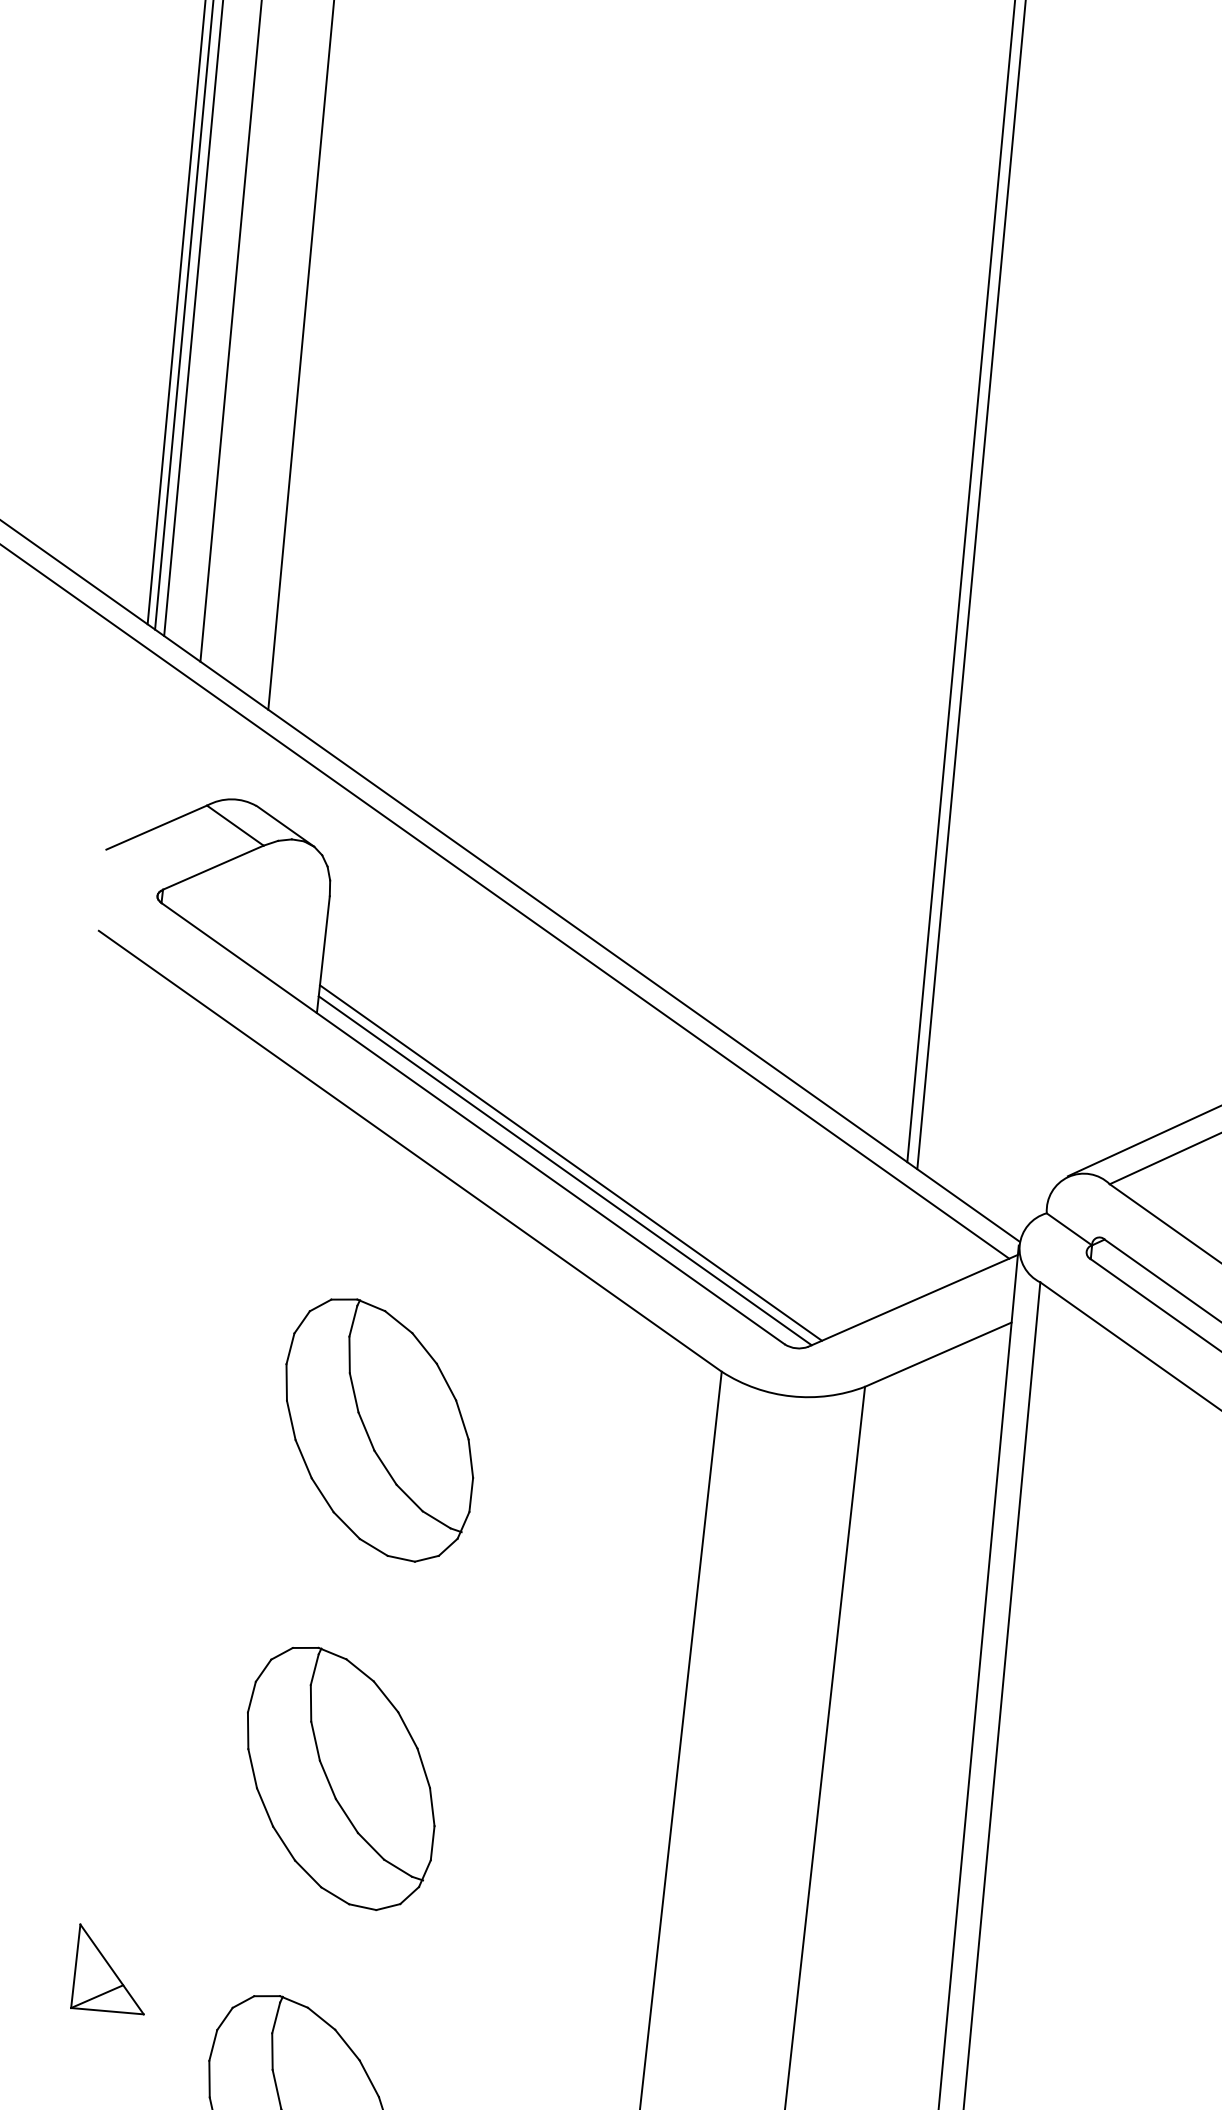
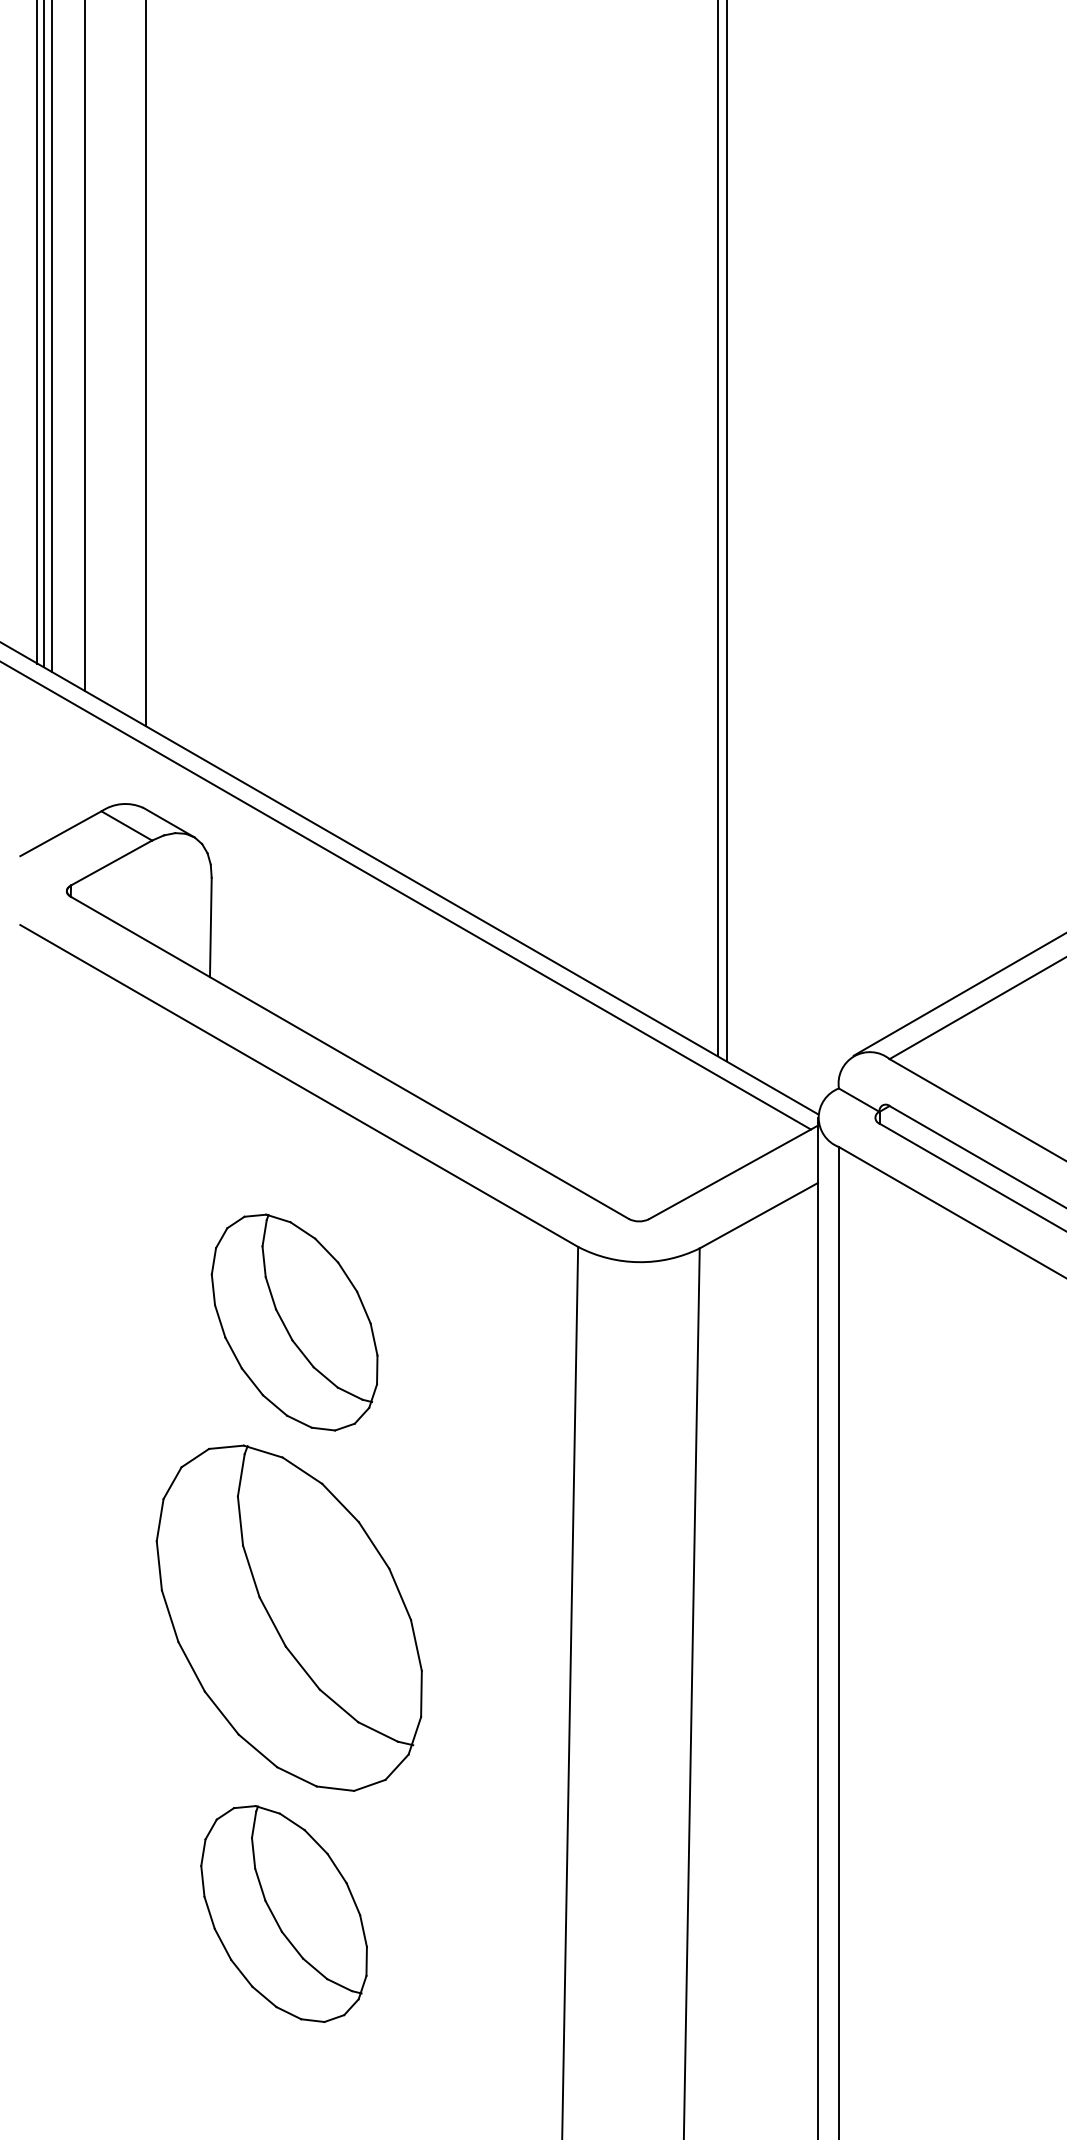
line: (570, 1163) -> (434, 1083), removed
line: (564, 1169) -> (430, 1089), removed
part: (340, 1778) -> (289, 1618), size x1.6
part: (111, 1969) -> (111, 1796), removed

